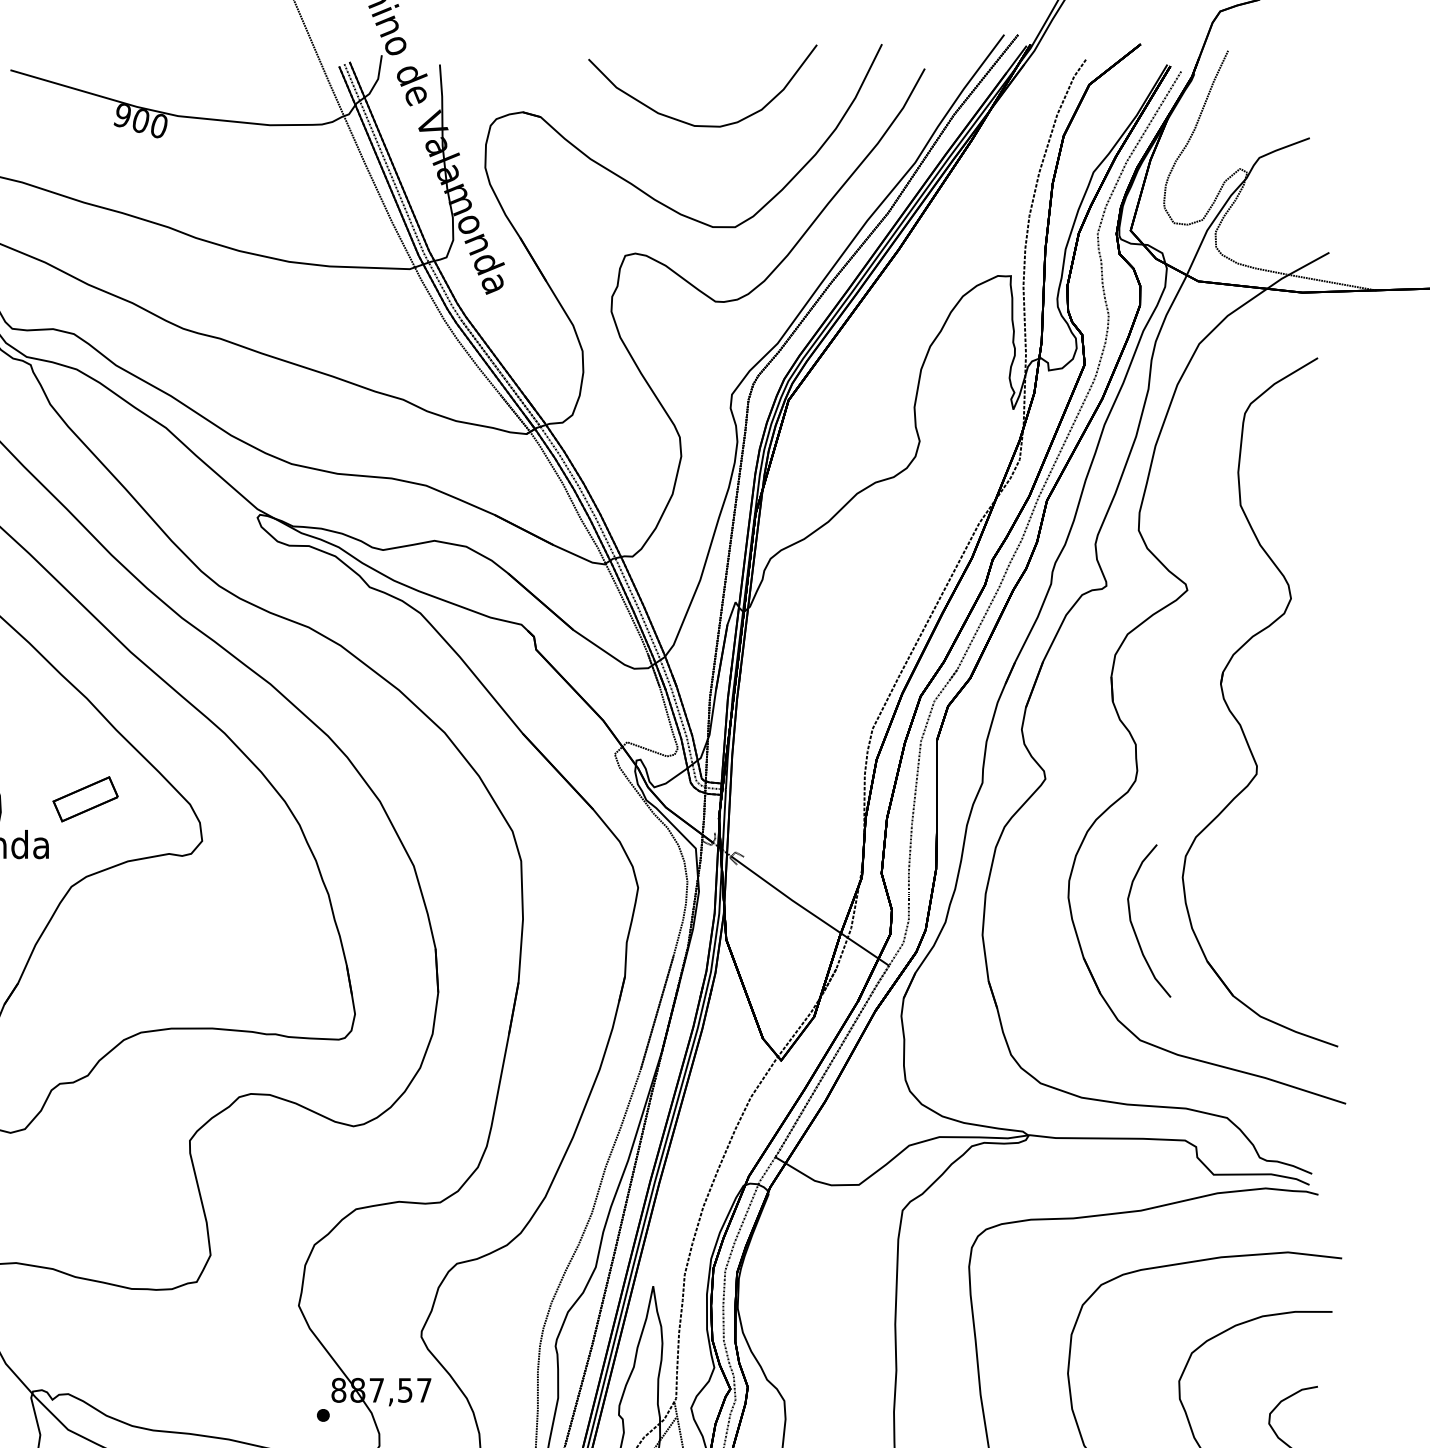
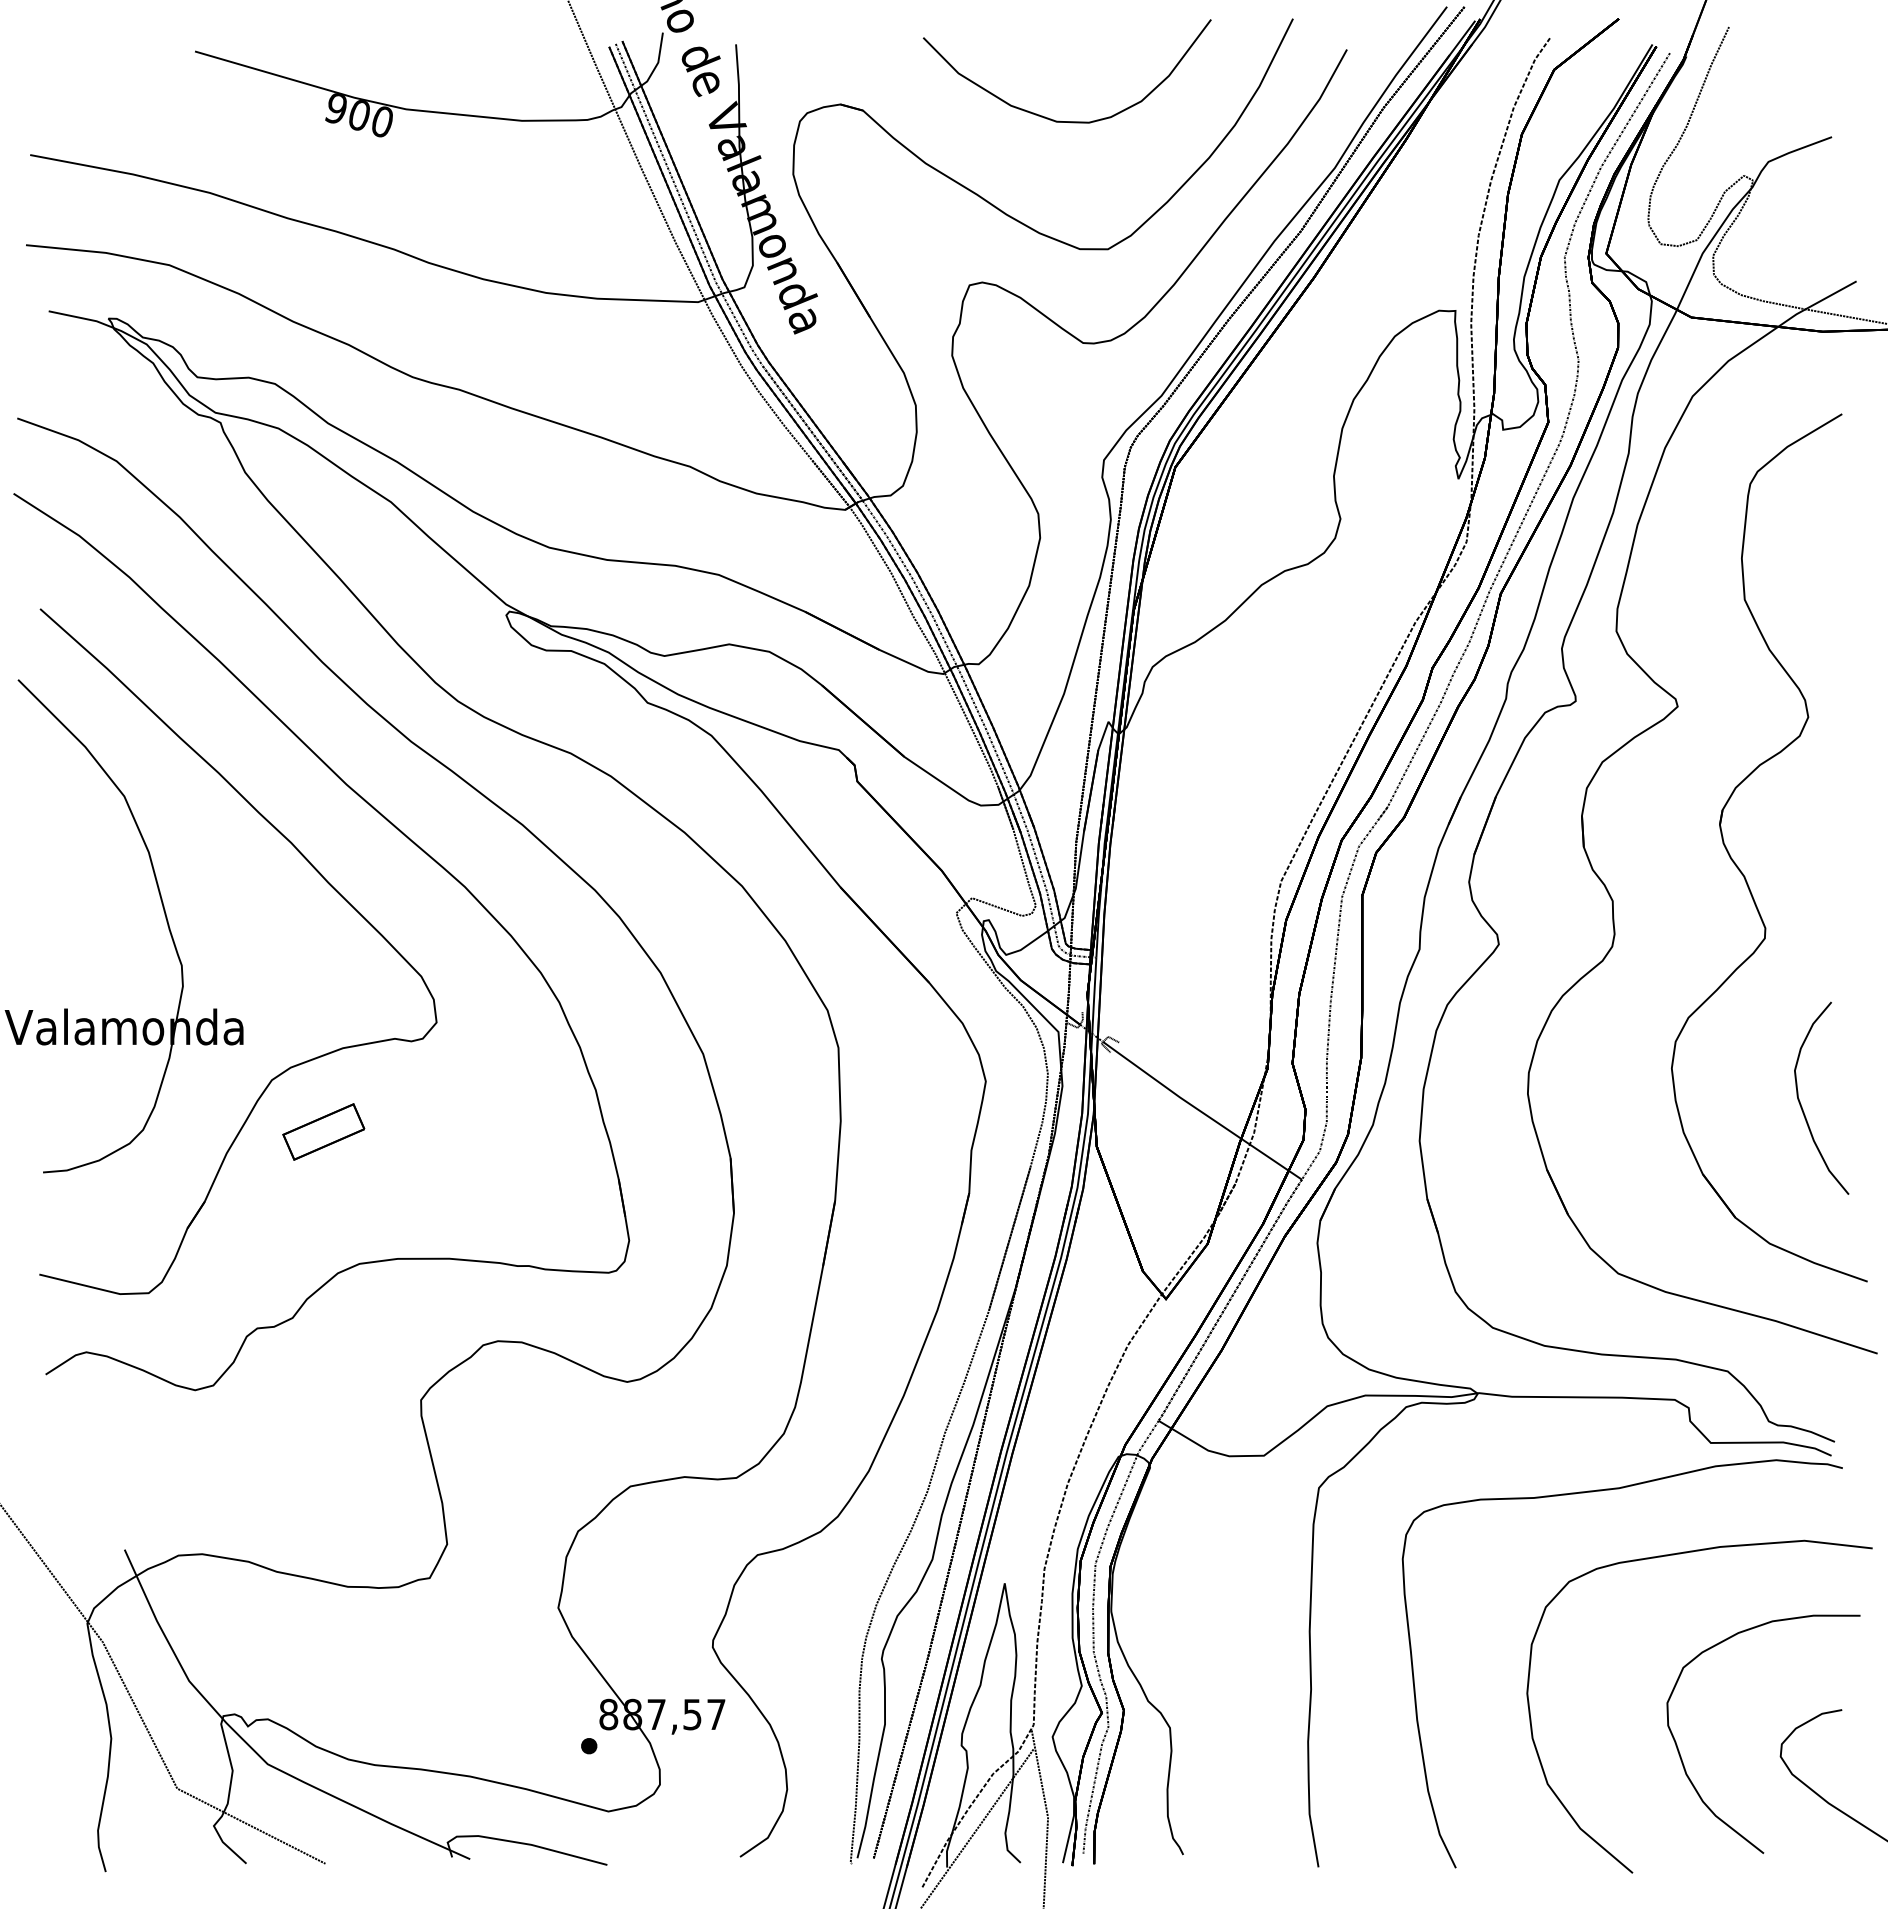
part: (85, 798) -> (323, 1131), moved
part: (1134, 927) -> (1802, 1106), moved

